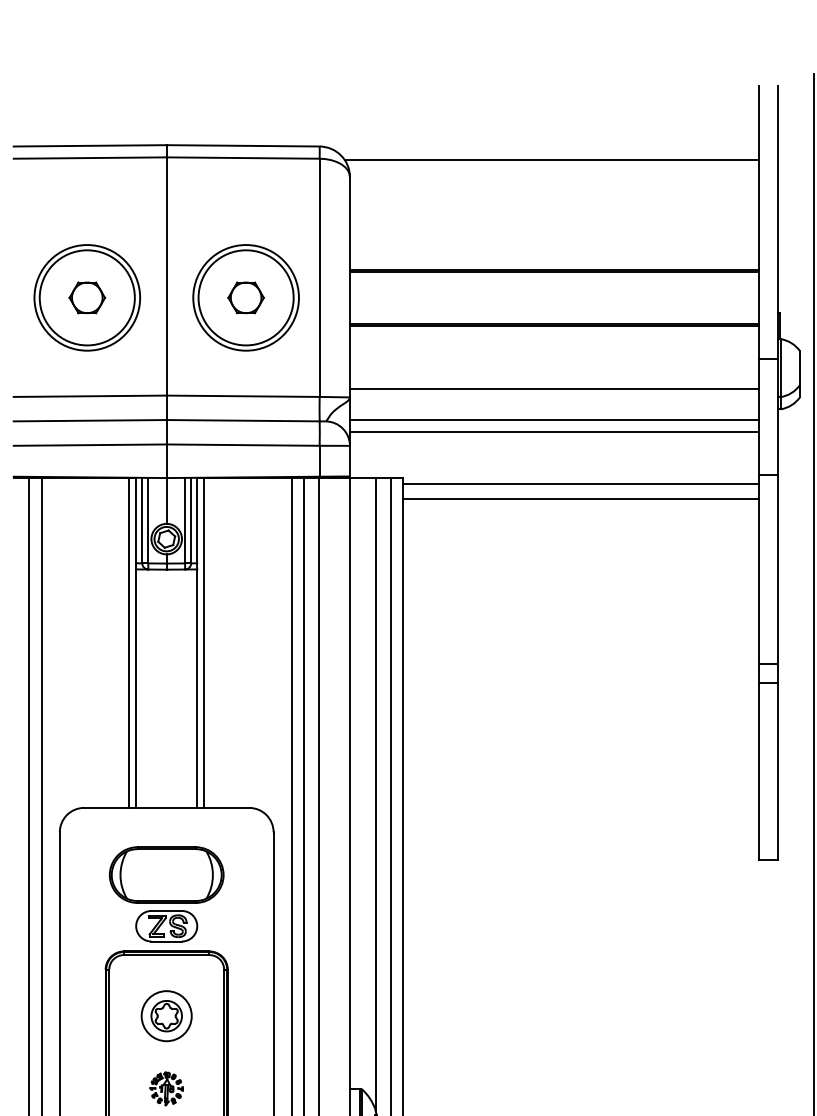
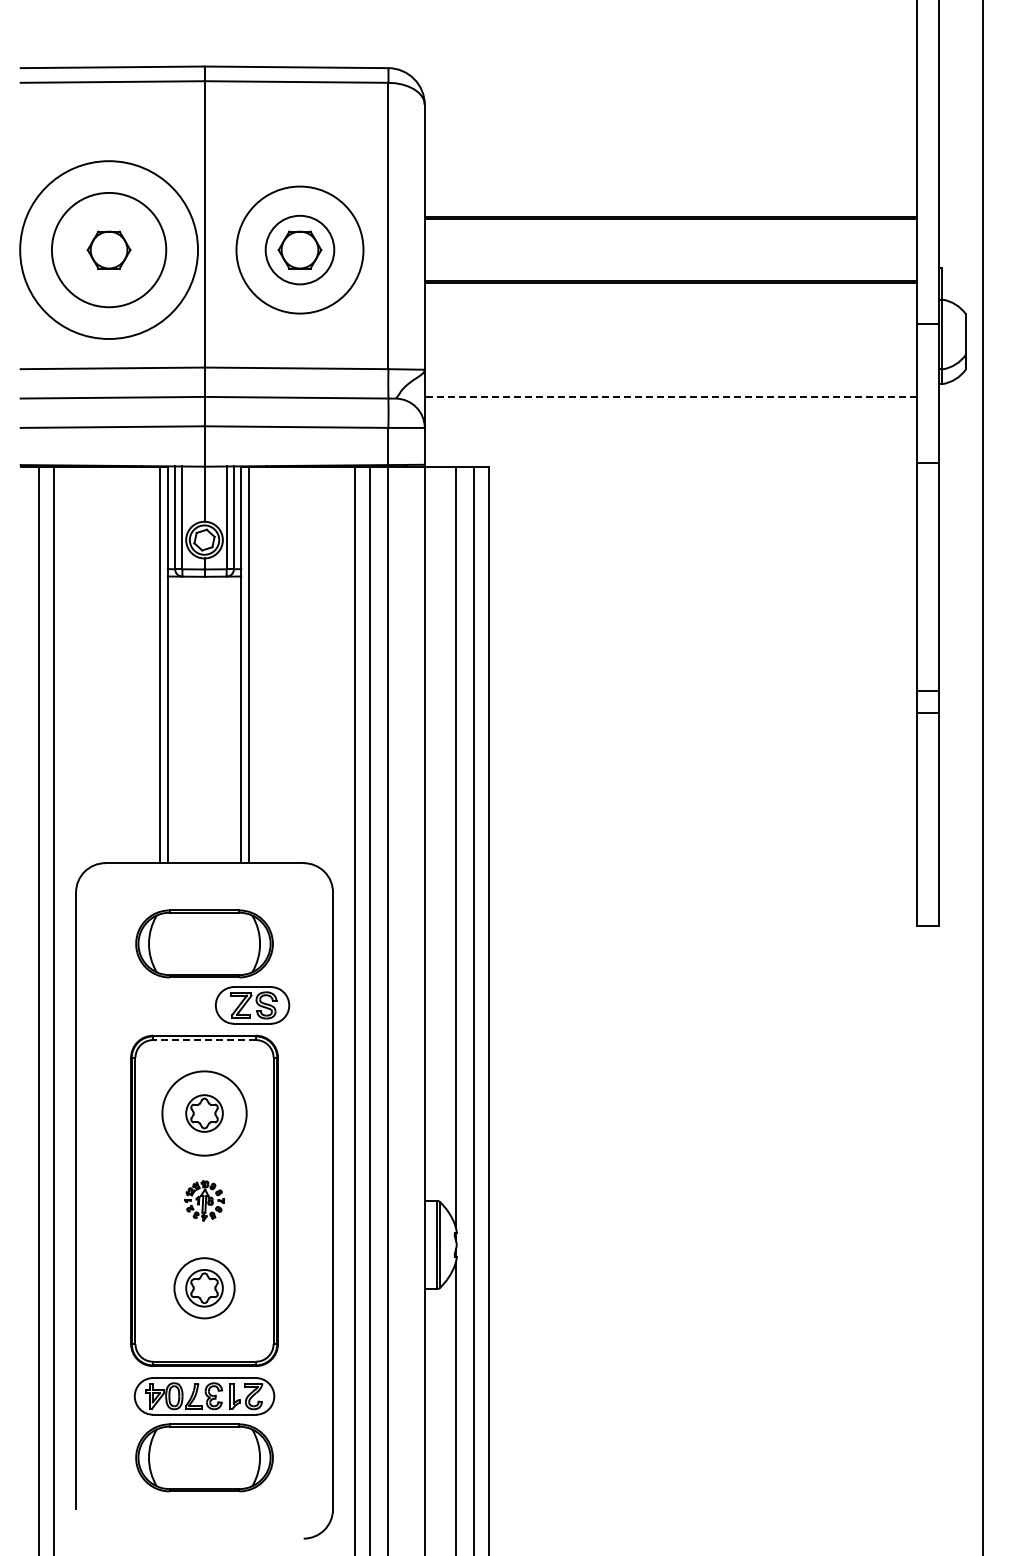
line: (551, 160) -> (667, 84), removed
circle: (86, 297) -> (108, 249), size x1.4
circle: (245, 297) -> (299, 249), size x0.6
line: (554, 389) -> (670, 360), removed
line: (554, 419) -> (670, 396), solid -> dashed
line: (554, 432) -> (670, 411), removed
line: (580, 484) -> (702, 474), removed
line: (580, 499) -> (702, 492), removed
part: (166, 926) -> (252, 1005), moved
line: (166, 955) -> (204, 1040), solid -> dashed
circle: (166, 1016) -> (204, 1113), size x1.4

